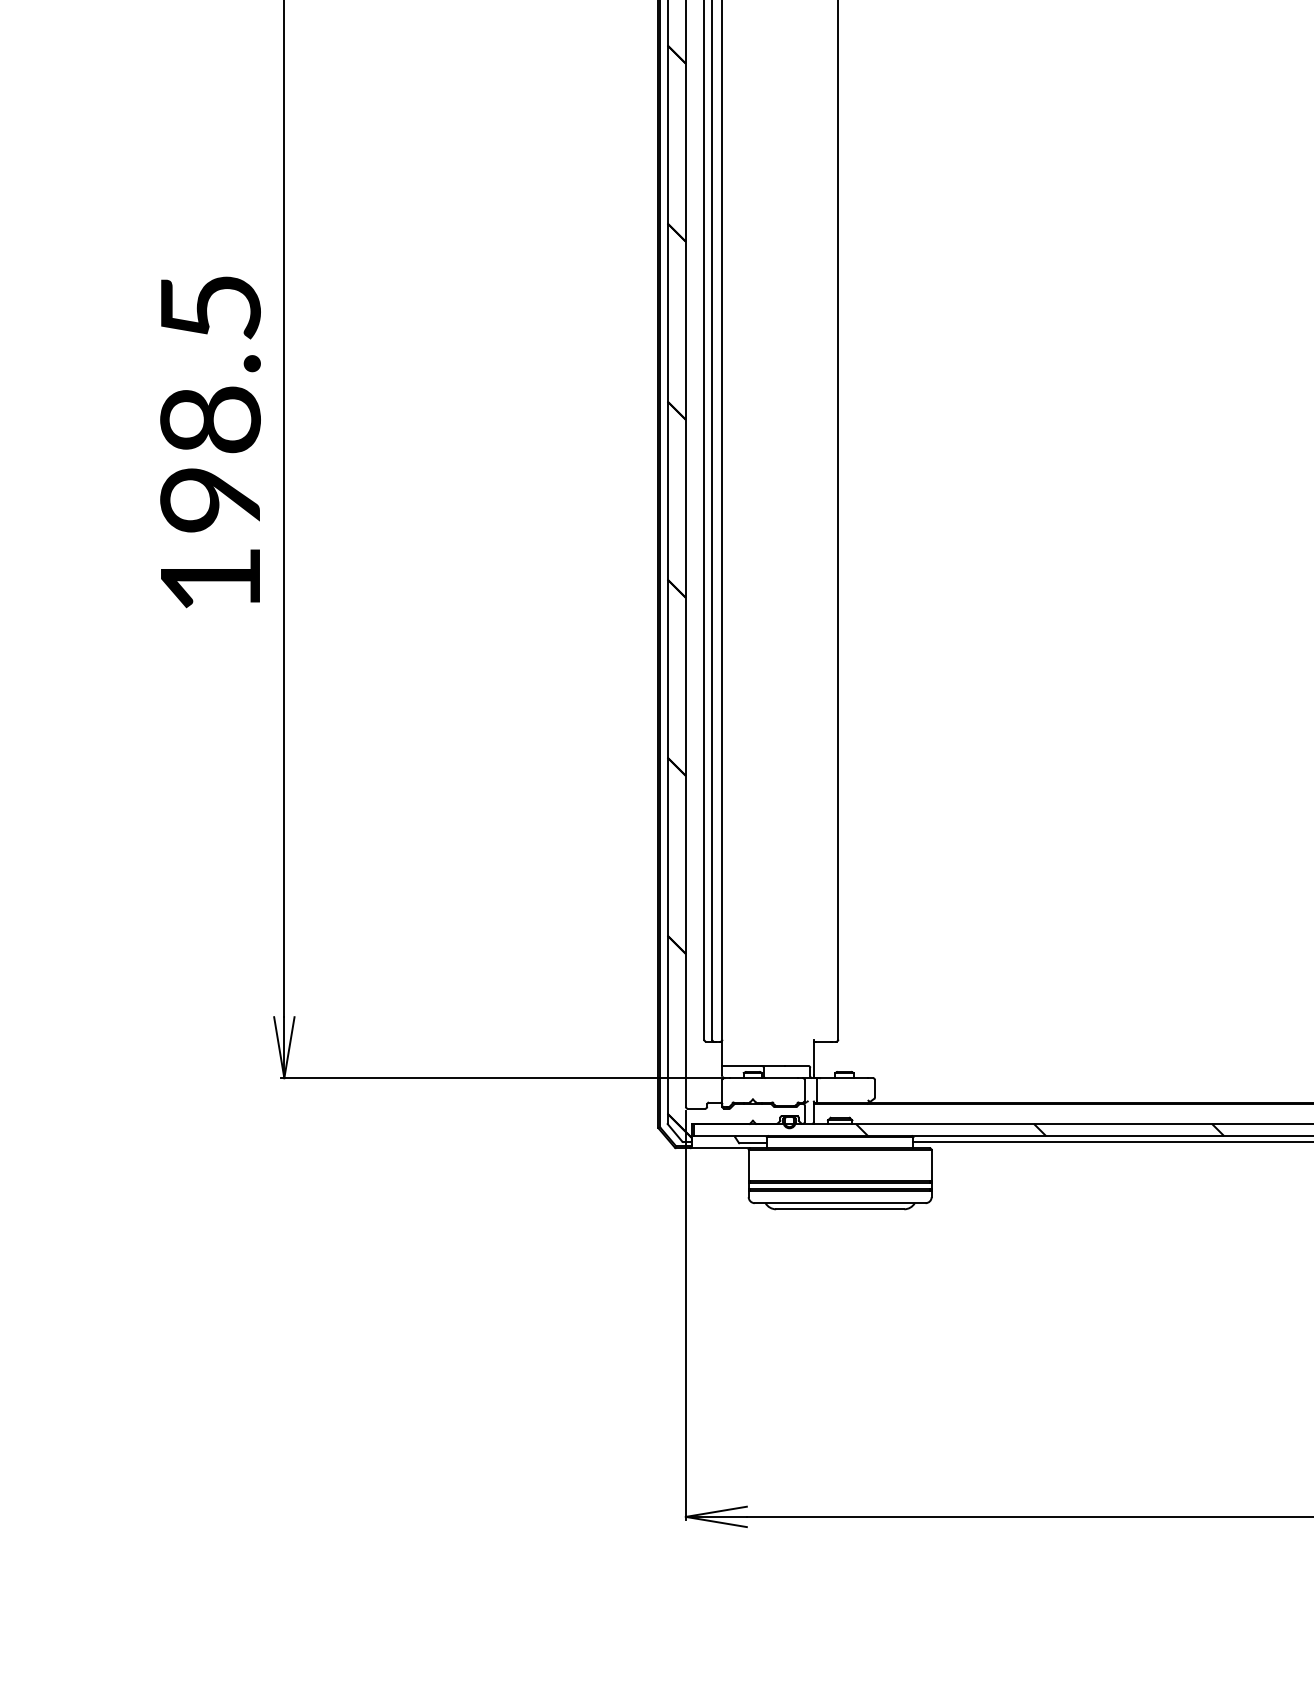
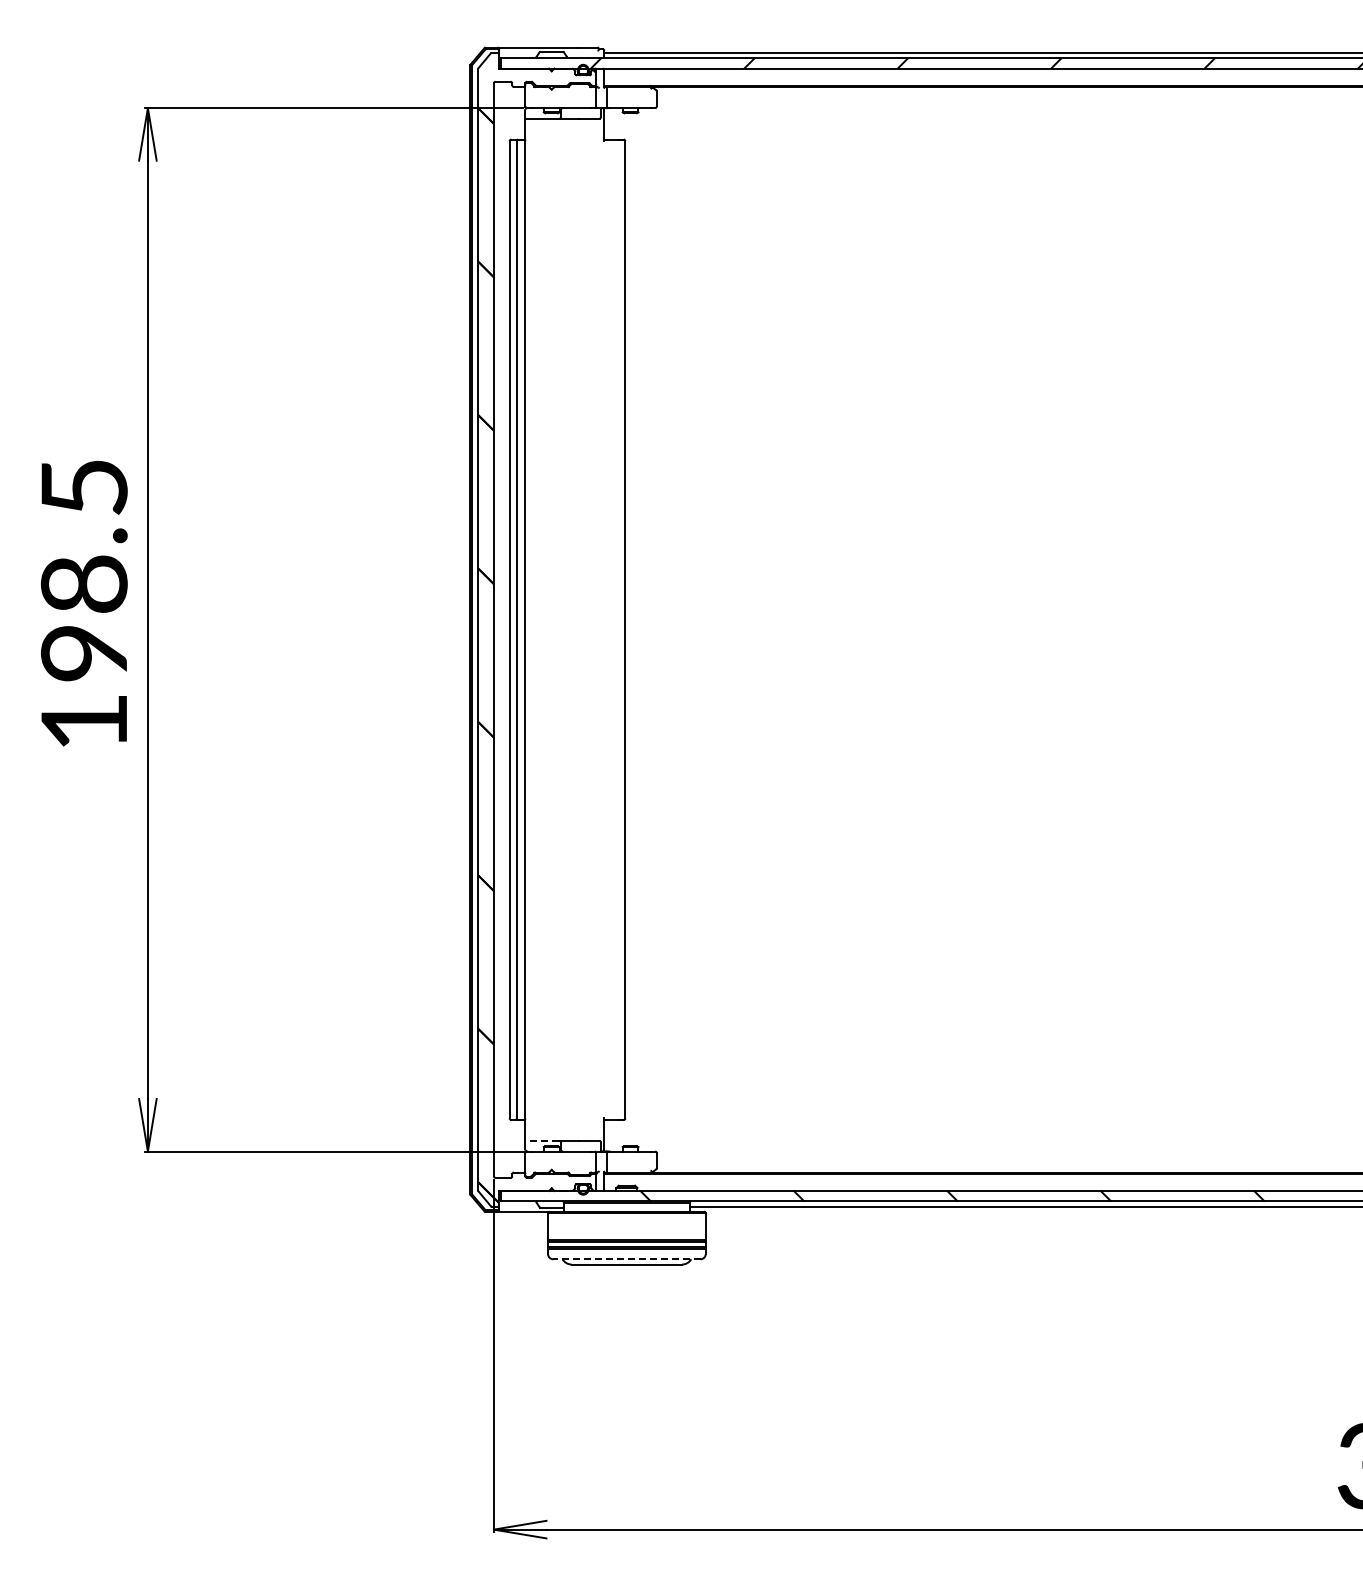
line: (741, 1066) -> (541, 1141), solid -> dashed
line: (839, 1203) -> (626, 1259), solid -> dashed

